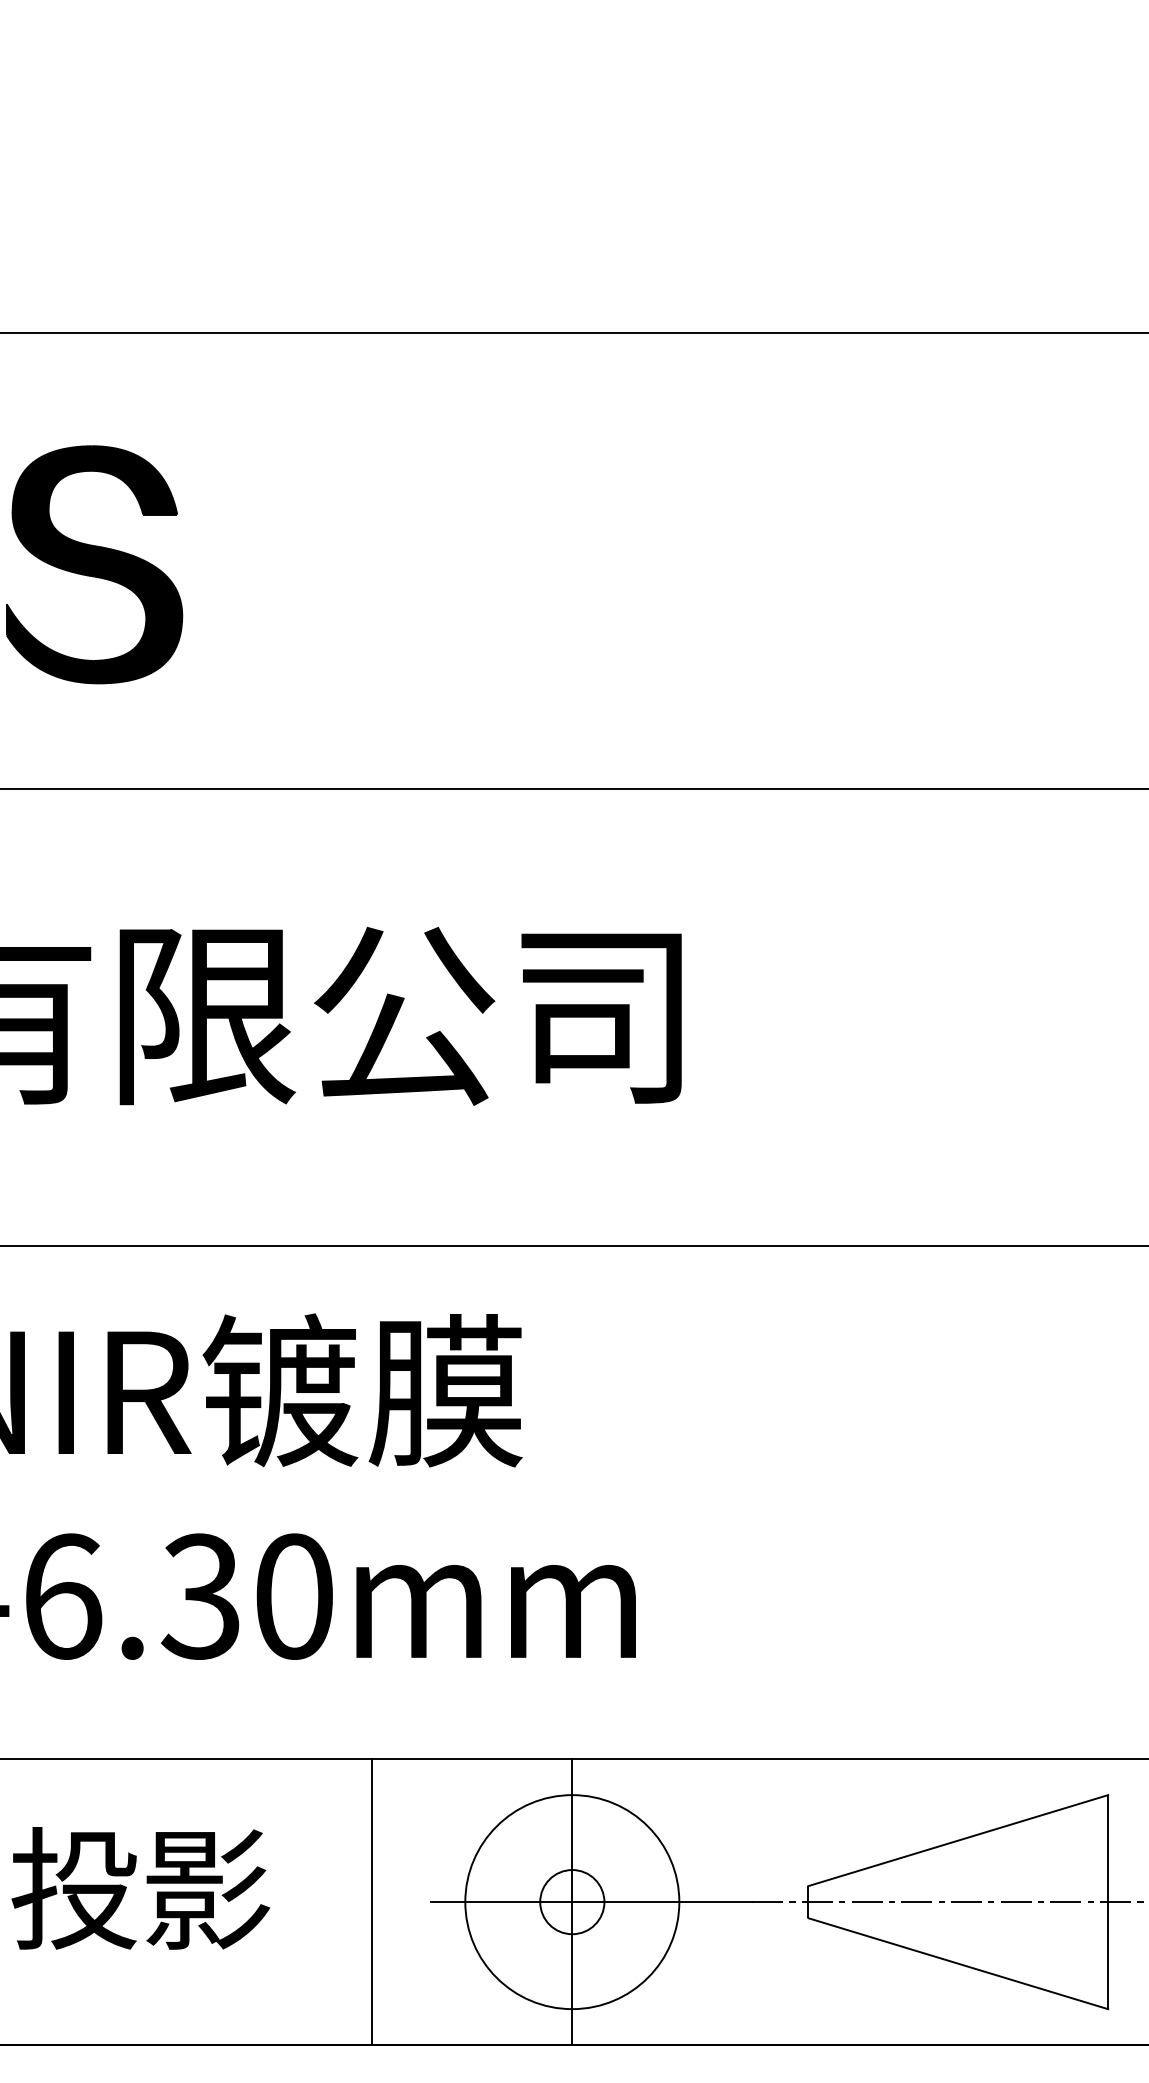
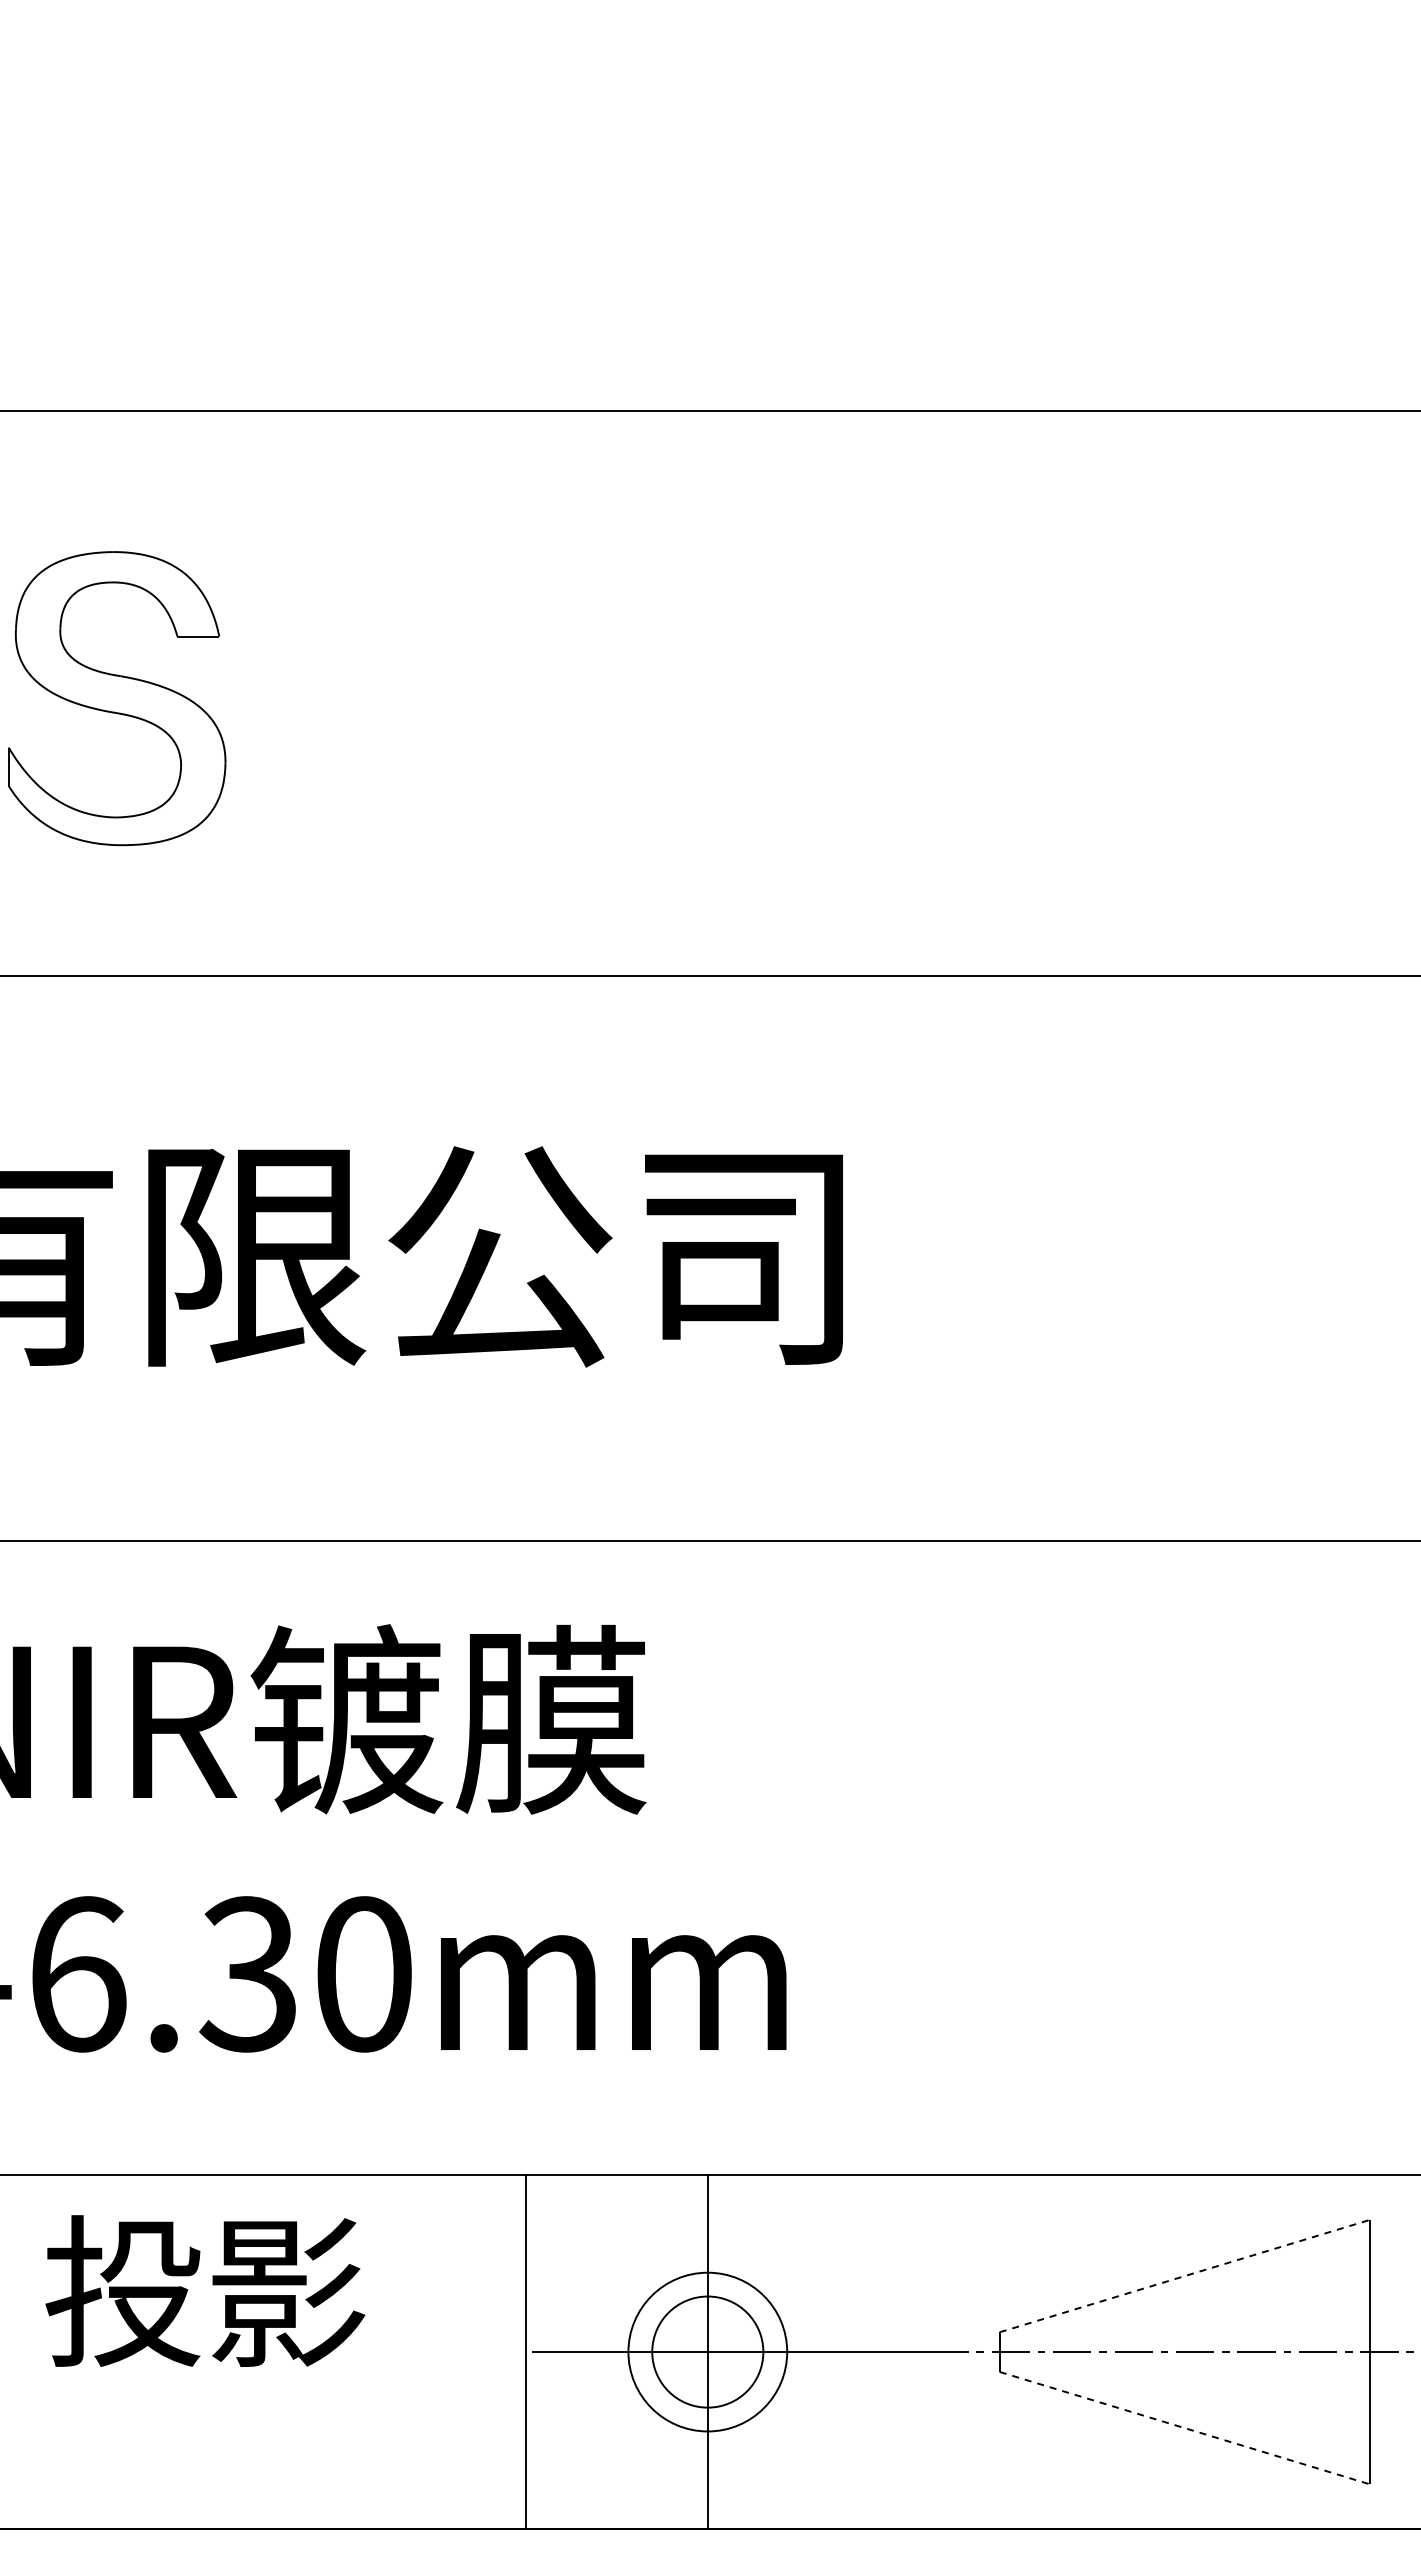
fill: (94, 564) -> (116, 698), removed
line: (958, 1840) -> (1185, 2276), solid -> dashed
text: (140, 1887) -> (205, 2290), moved
line: (372, 1901) -> (526, 2351), moved
circle: (572, 1901) -> (707, 2351), size x0.6
circle: (572, 1901) -> (707, 2351), size x1.4
line: (958, 1963) -> (1185, 2428), solid -> dashed

